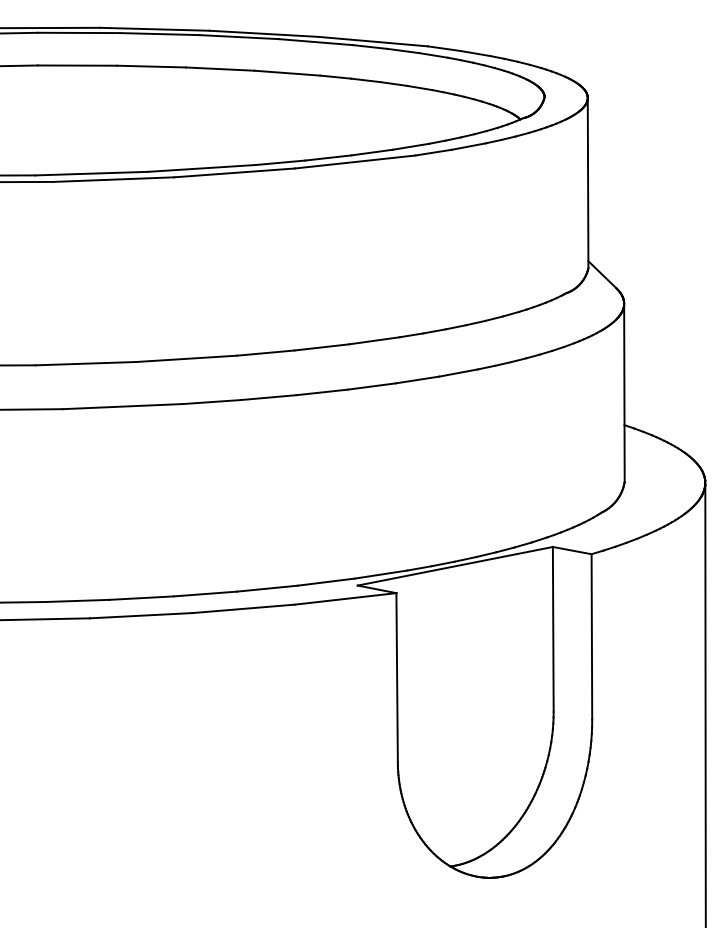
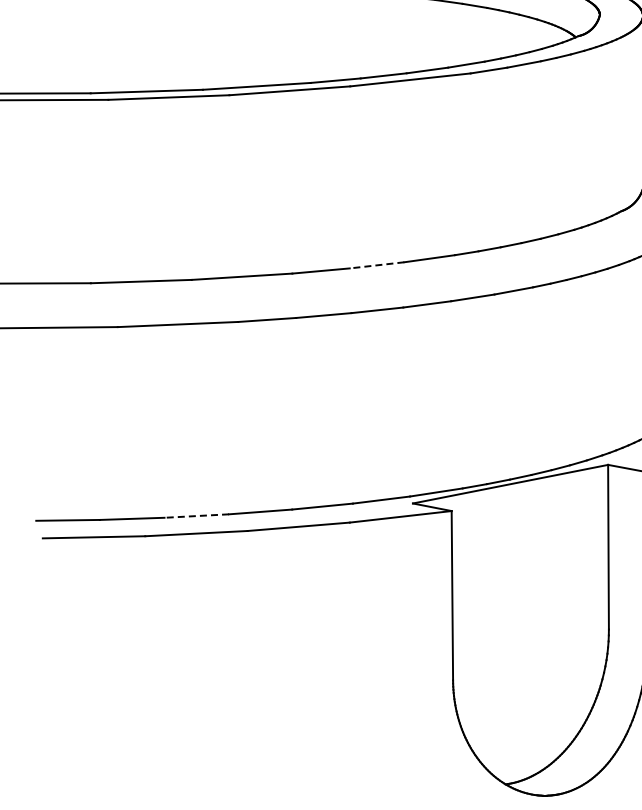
line: (321, 347) -> (376, 265), solid -> dashed
line: (141, 598) -> (196, 516), solid -> dashed

